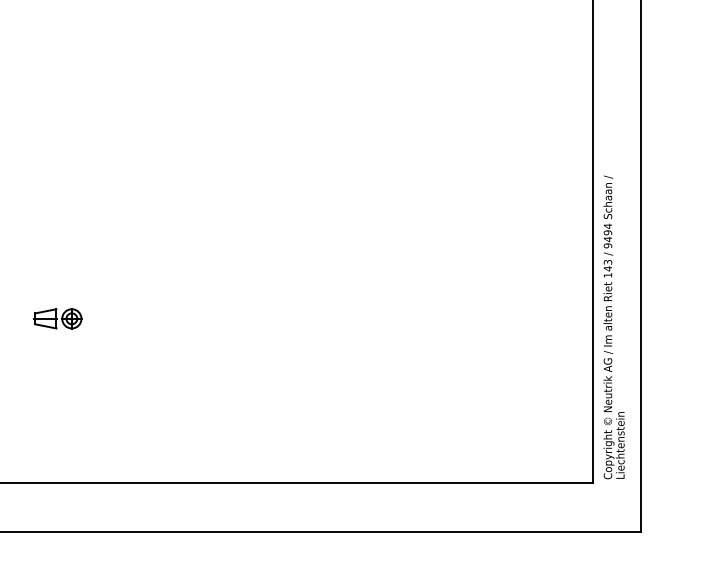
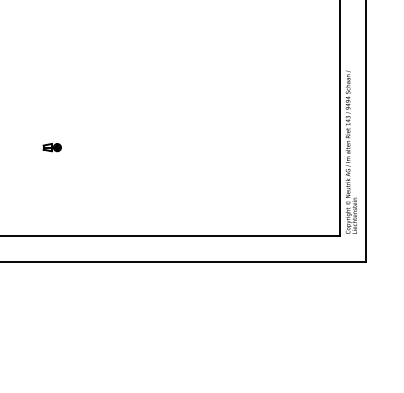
part: (58, 318) -> (52, 147), size x0.7

